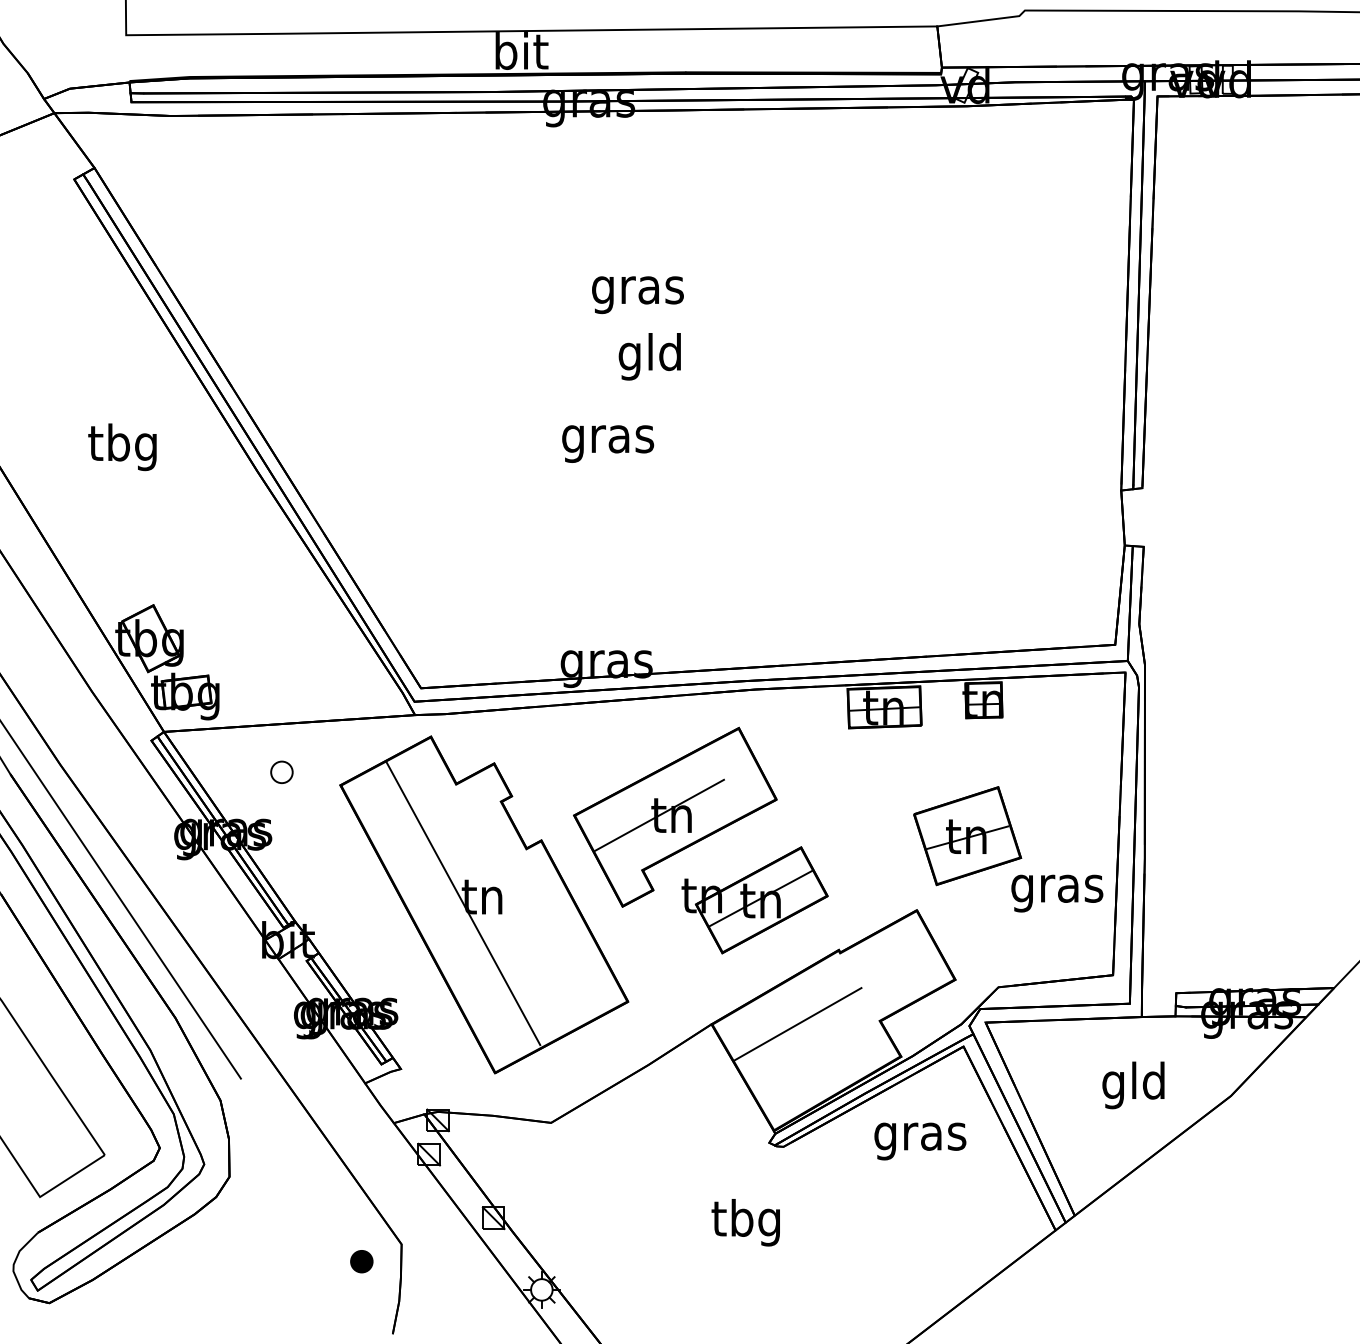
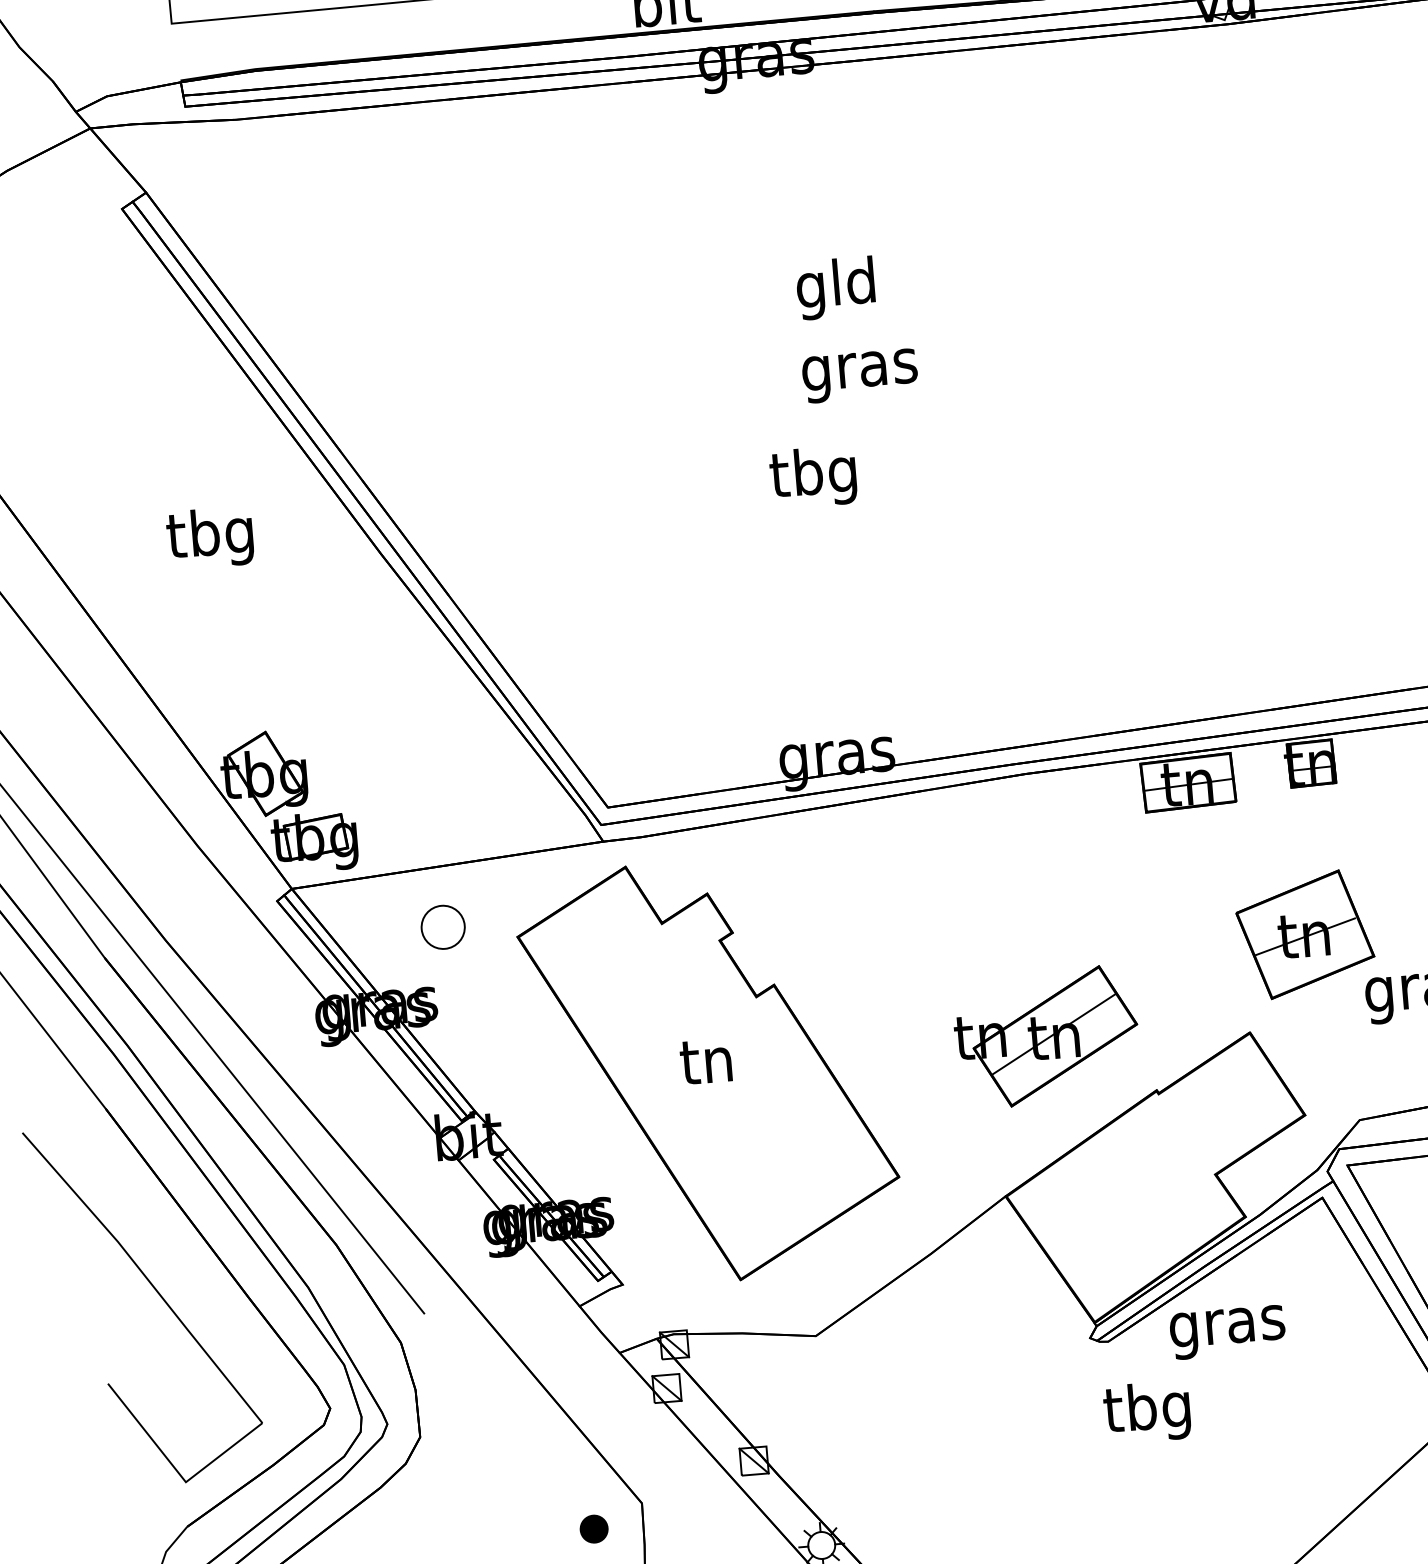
text: (637, 290) -> (836, 288), gras -> gld
text: (650, 356) -> (859, 369), gld -> gras
text: (608, 438) -> (815, 476), gras -> tbg
part: (281, 771) -> (442, 925), size x1.6
part: (675, 816) -> (938, 940), removed
line: (463, 903) -> (683, 1071), removed
line: (797, 1024) -> (1112, 1187), removed
text: (920, 1141) -> (1228, 1332), moved
text: (745, 1222) -> (1146, 1412), moved

